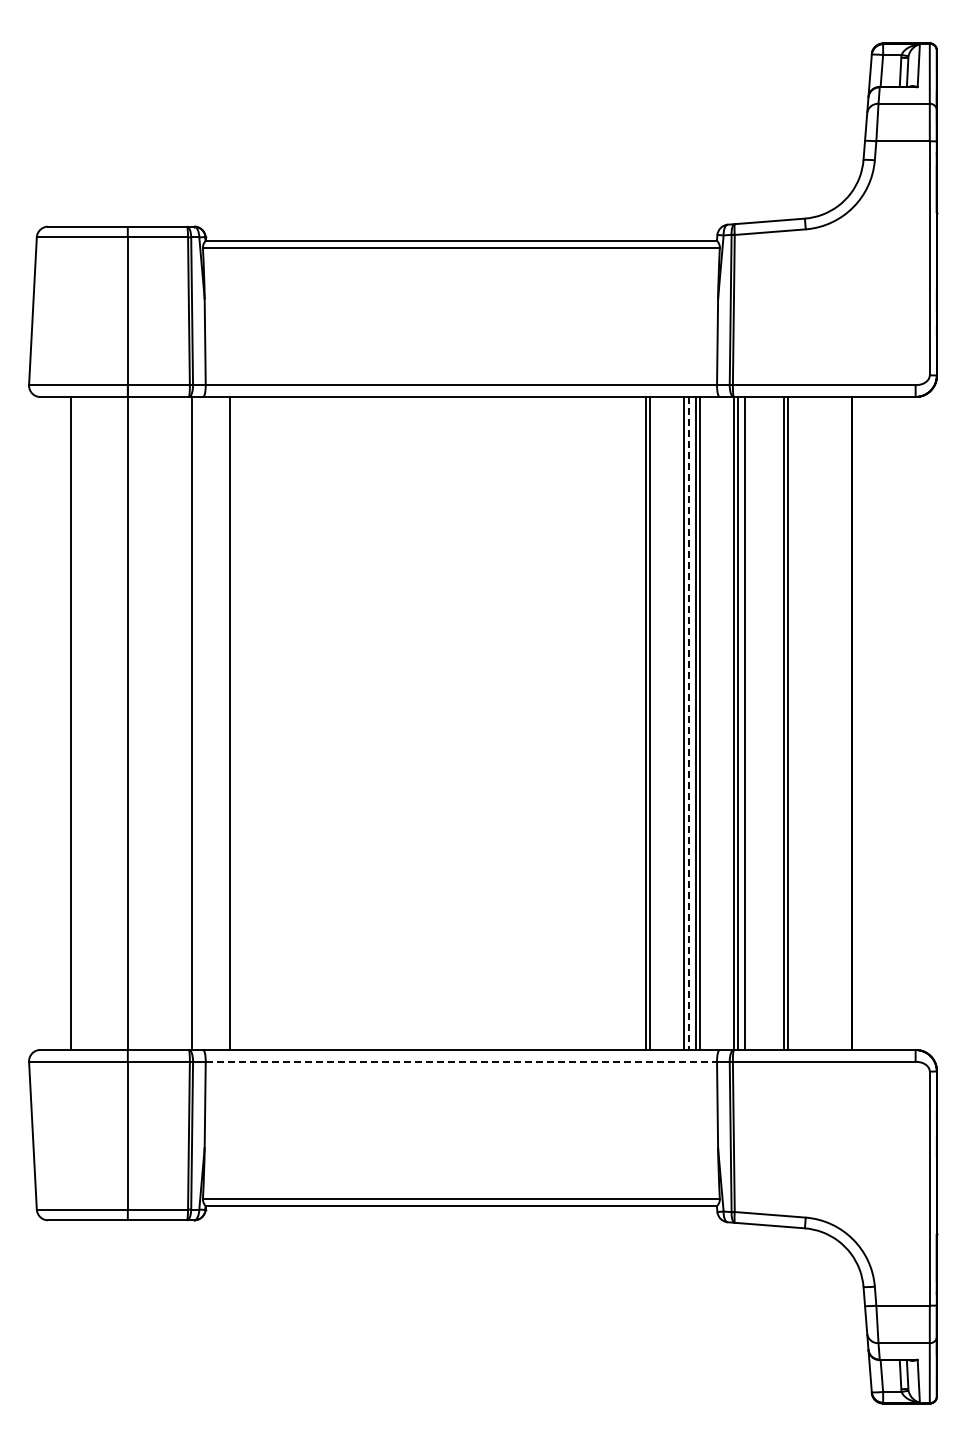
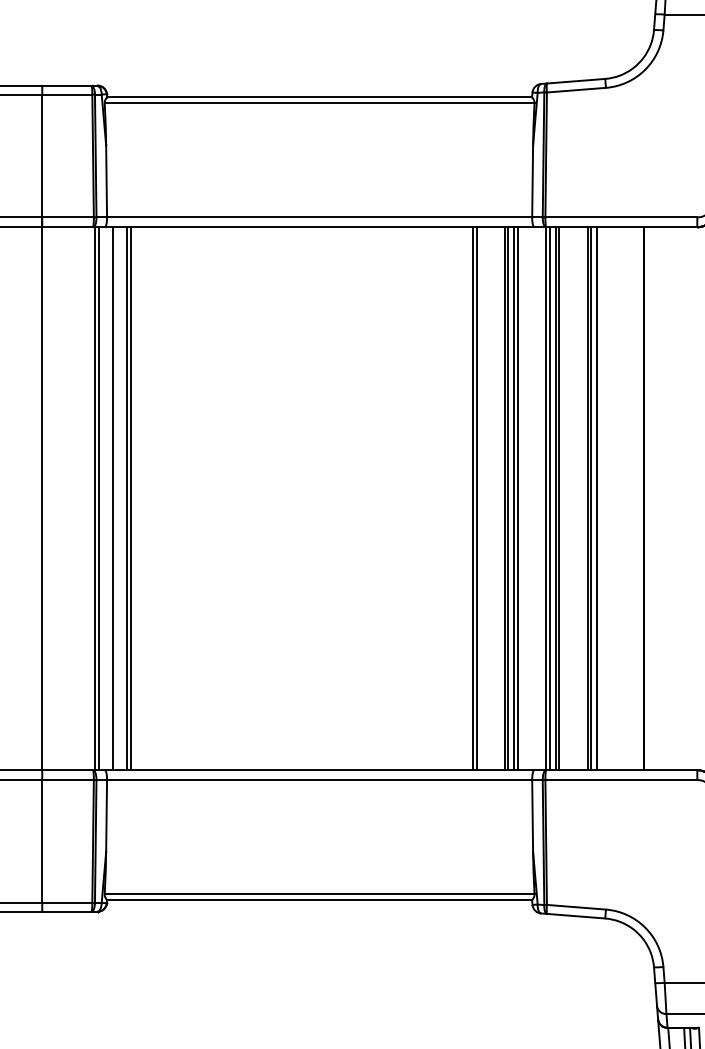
line: (195, 723) -> (98, 498), added
line: (212, 723) -> (112, 498), added
line: (234, 723) -> (130, 498), added
line: (749, 723) -> (559, 498), added
line: (794, 723) -> (596, 498), added
line: (688, 724) -> (508, 499), dashed -> solid
line: (461, 1061) -> (319, 779), dashed -> solid

